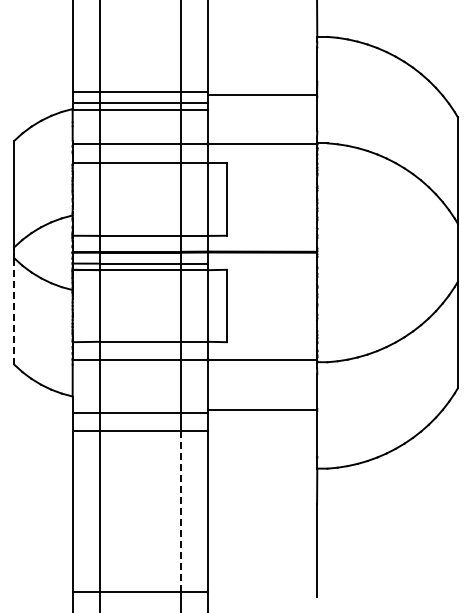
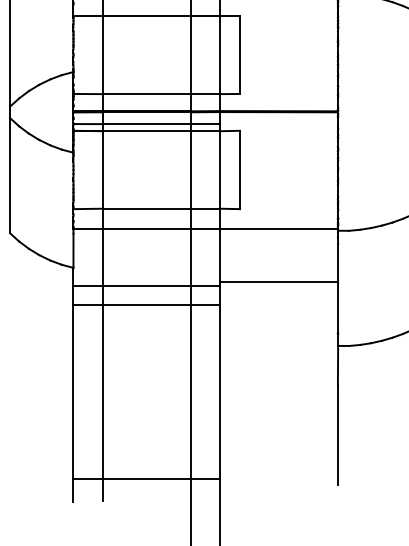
line: (14, 311) -> (10, 175), dashed -> solid
line: (181, 511) -> (191, 392), dashed -> solid

